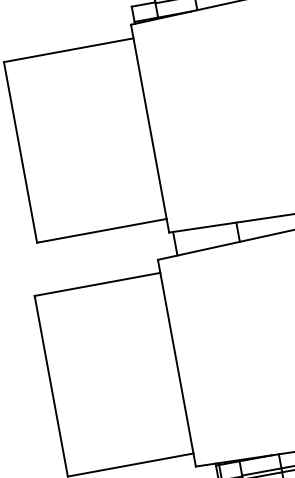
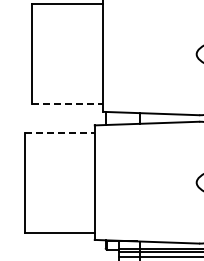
line: (101, 231) -> (67, 104), solid -> dashed
line: (96, 284) -> (59, 132), solid -> dashed

